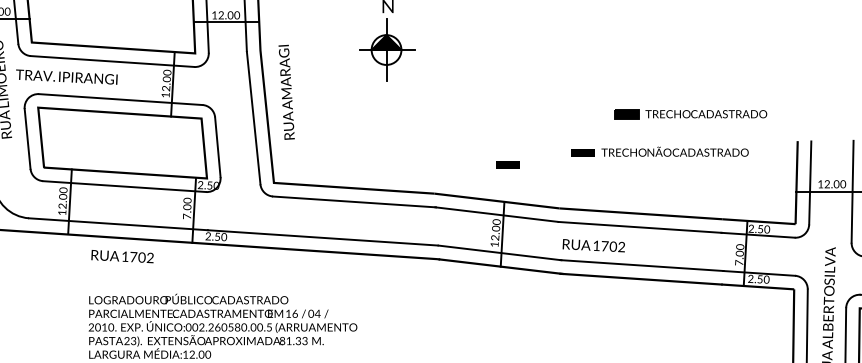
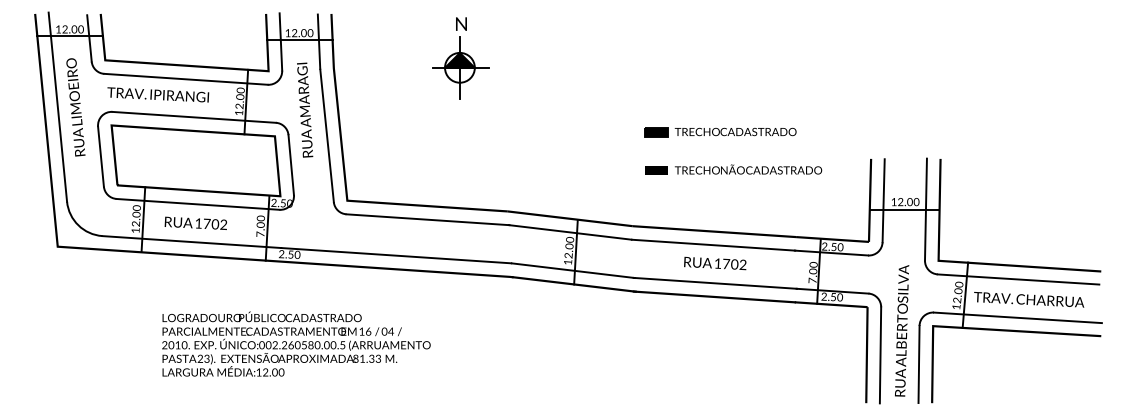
text: (67, 76) -> (158, 94), moved
text: (287, 91) -> (305, 109), moved
part: (691, 114) -> (720, 132), moved
part: (508, 164) -> (581, 182), removed
text: (594, 245) -> (715, 263), moved
text: (122, 255) -> (195, 222), moved

